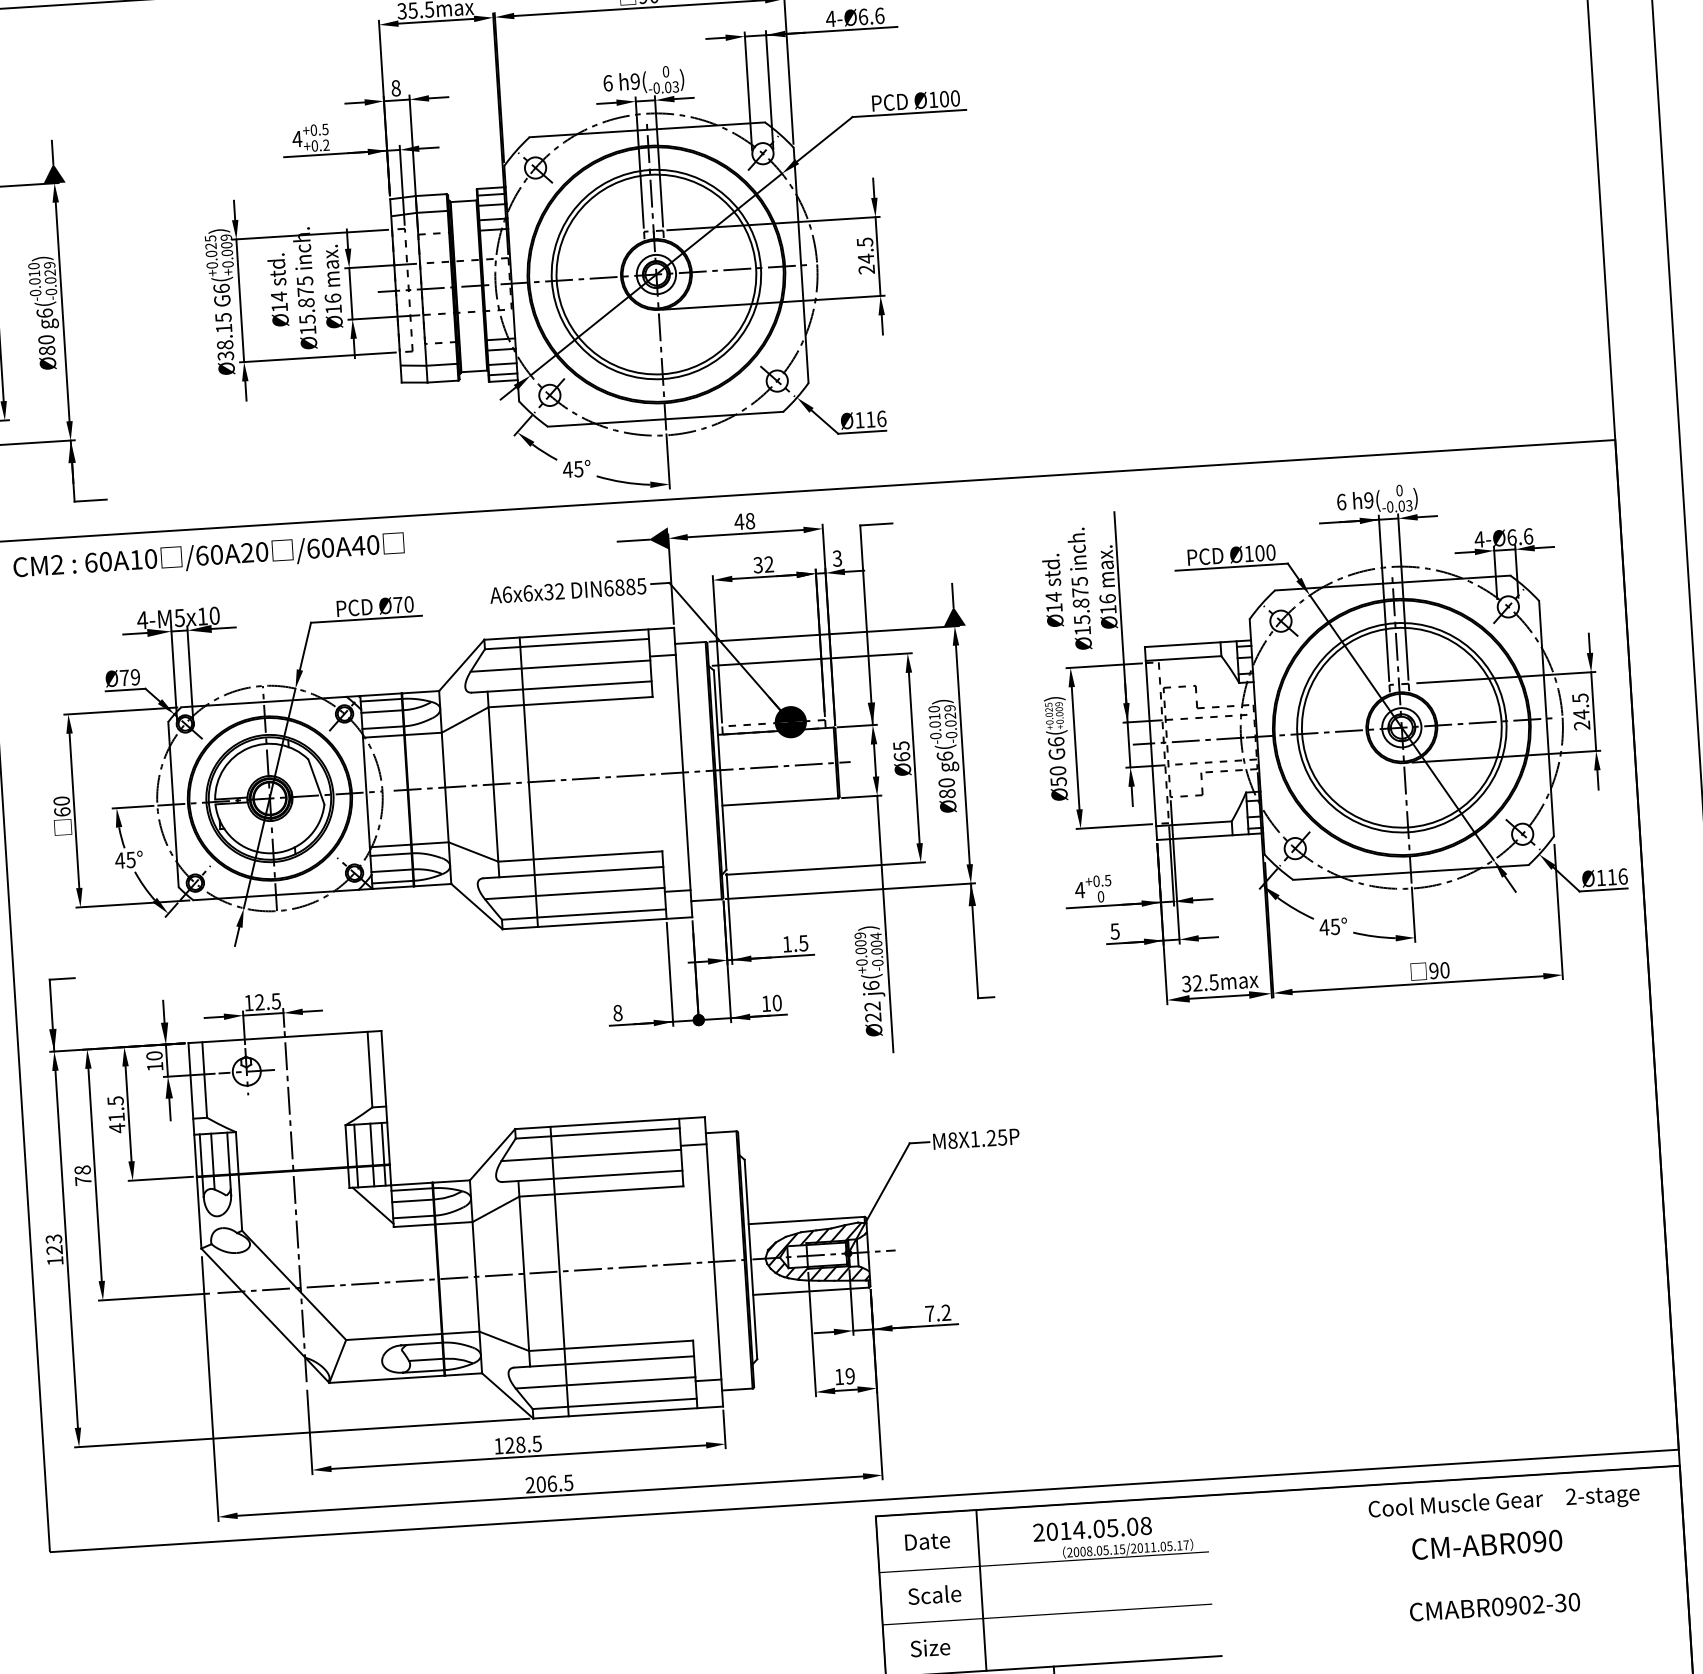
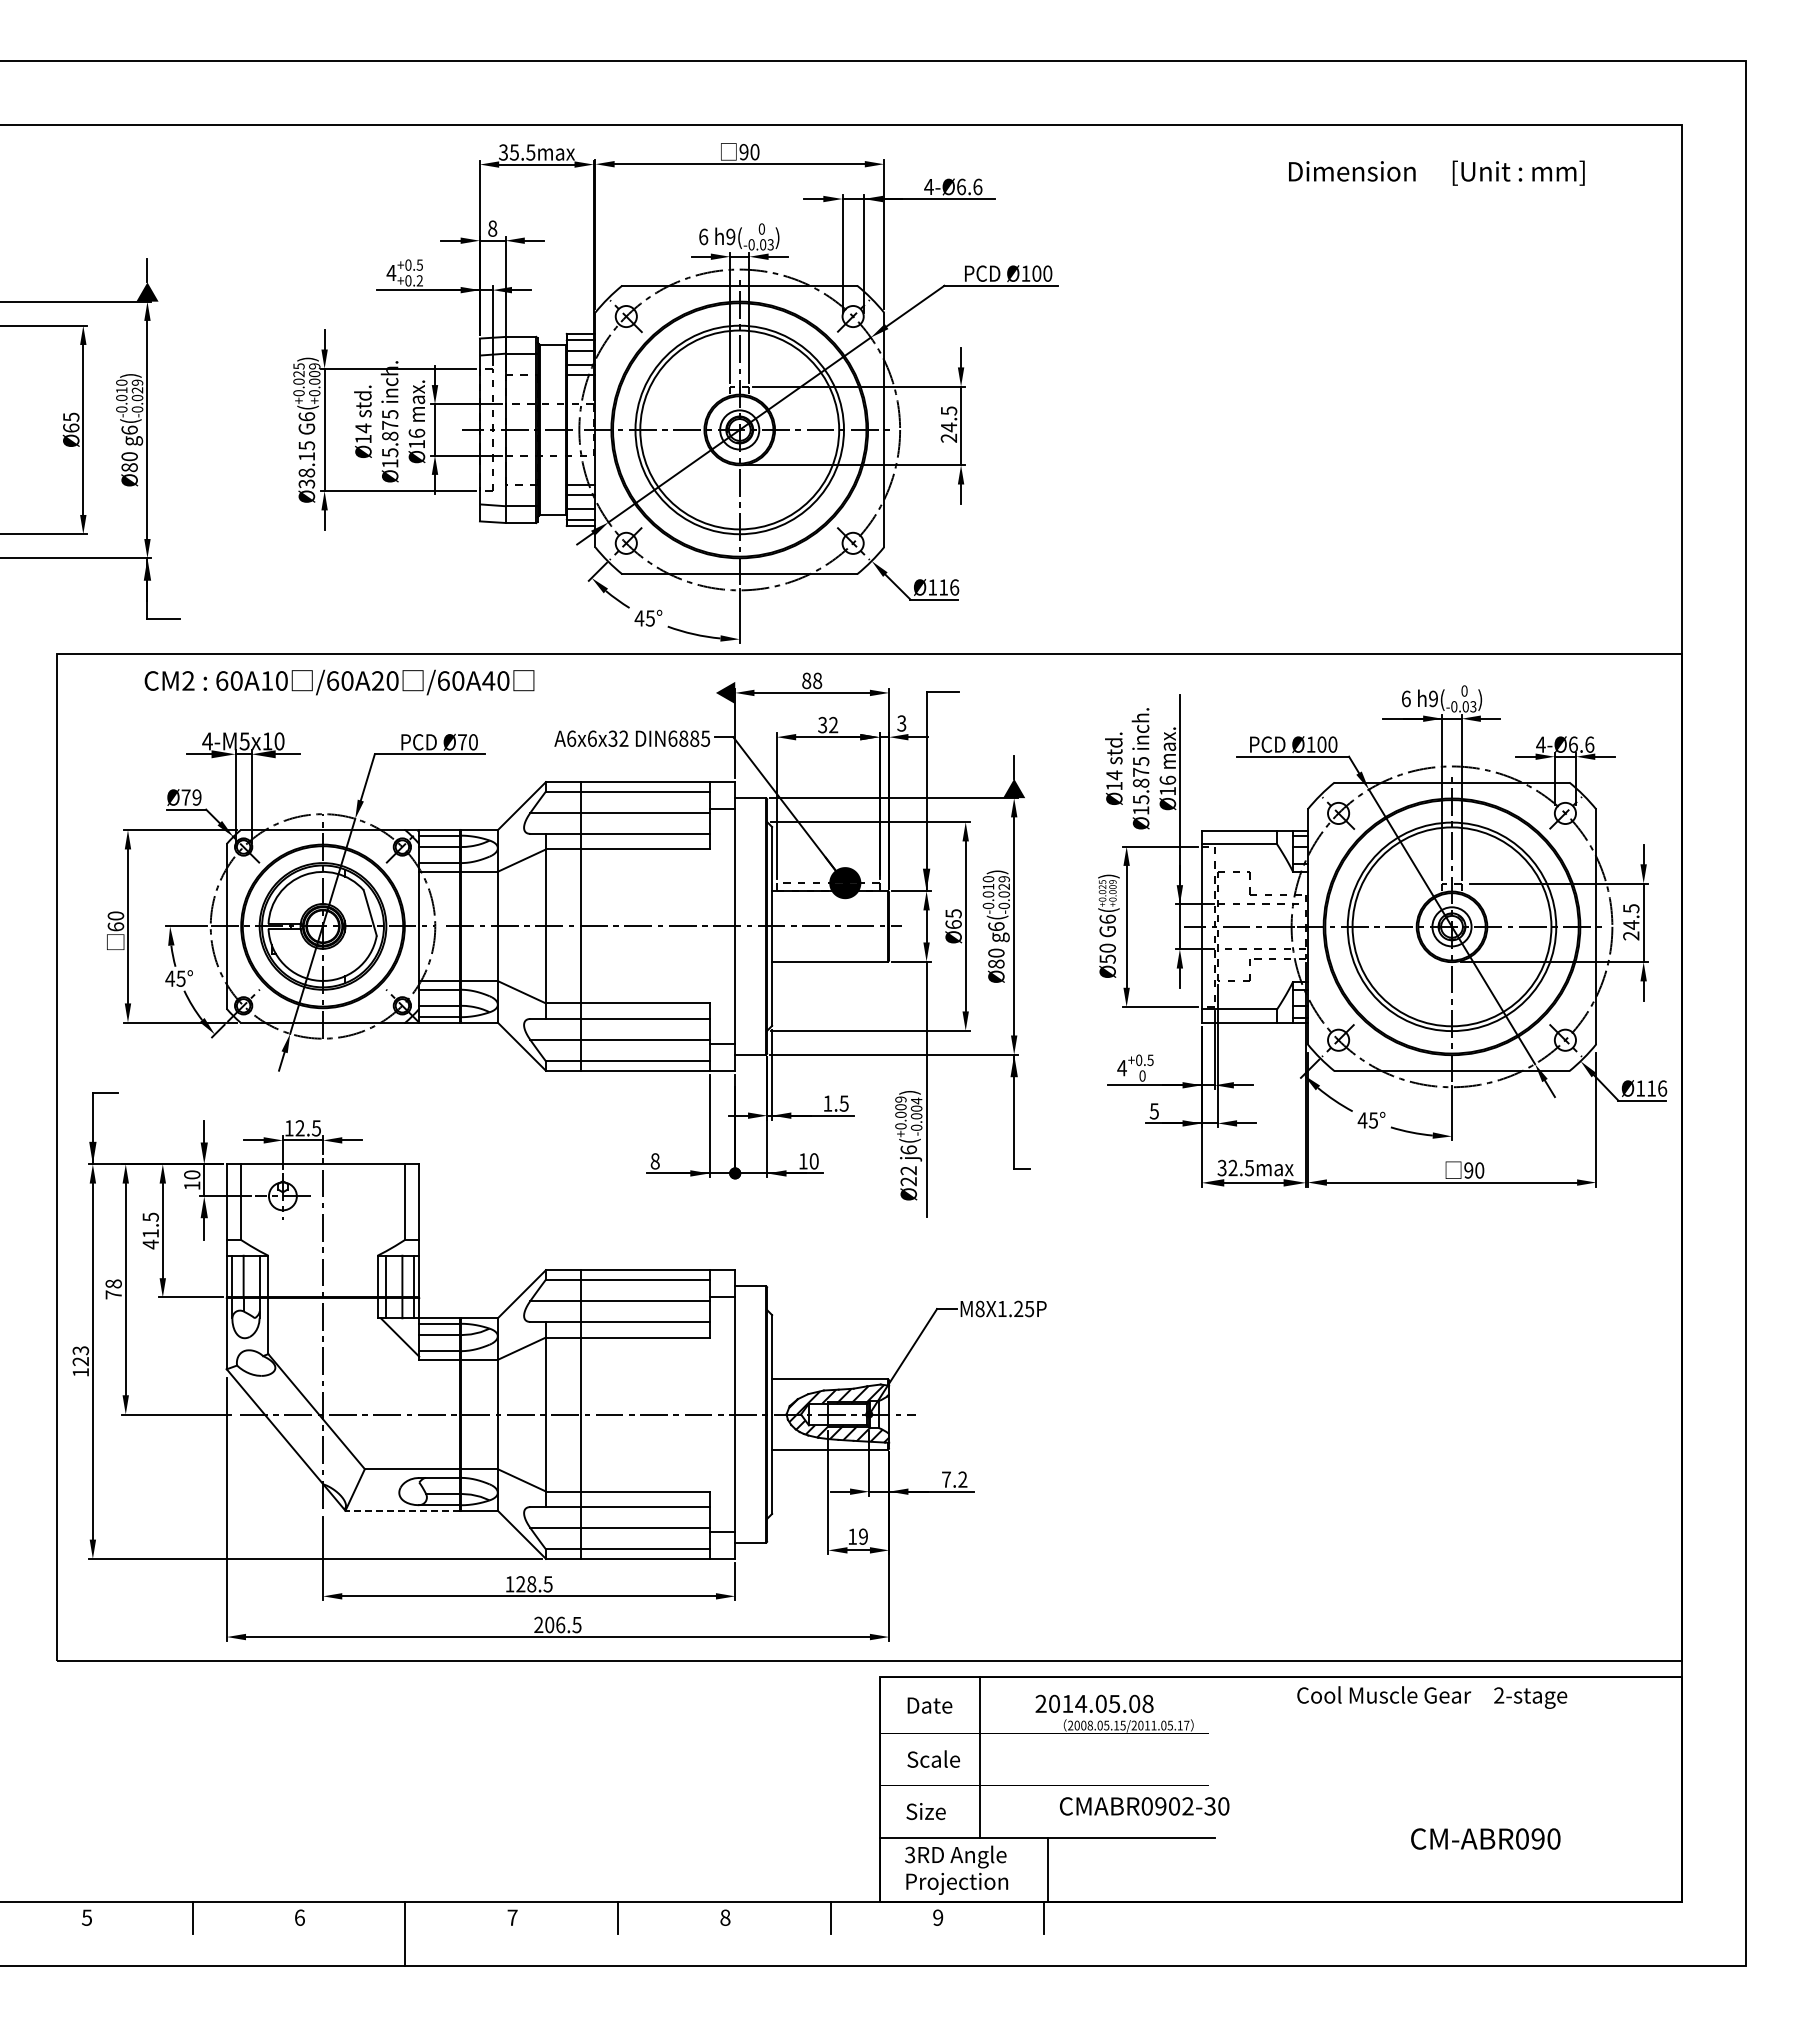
text: (739, 521) -> (806, 680), 48 -> 88
line: (632, 540) -> (699, 692), removed
text: (208, 556) -> (339, 682), moved
line: (386, 1379) -> (402, 1510), solid -> dashed
text: (1504, 1502) -> (1432, 1697), moved
text: (1486, 1544) -> (1485, 1838), moved
text: (1494, 1607) -> (1144, 1806), moved

